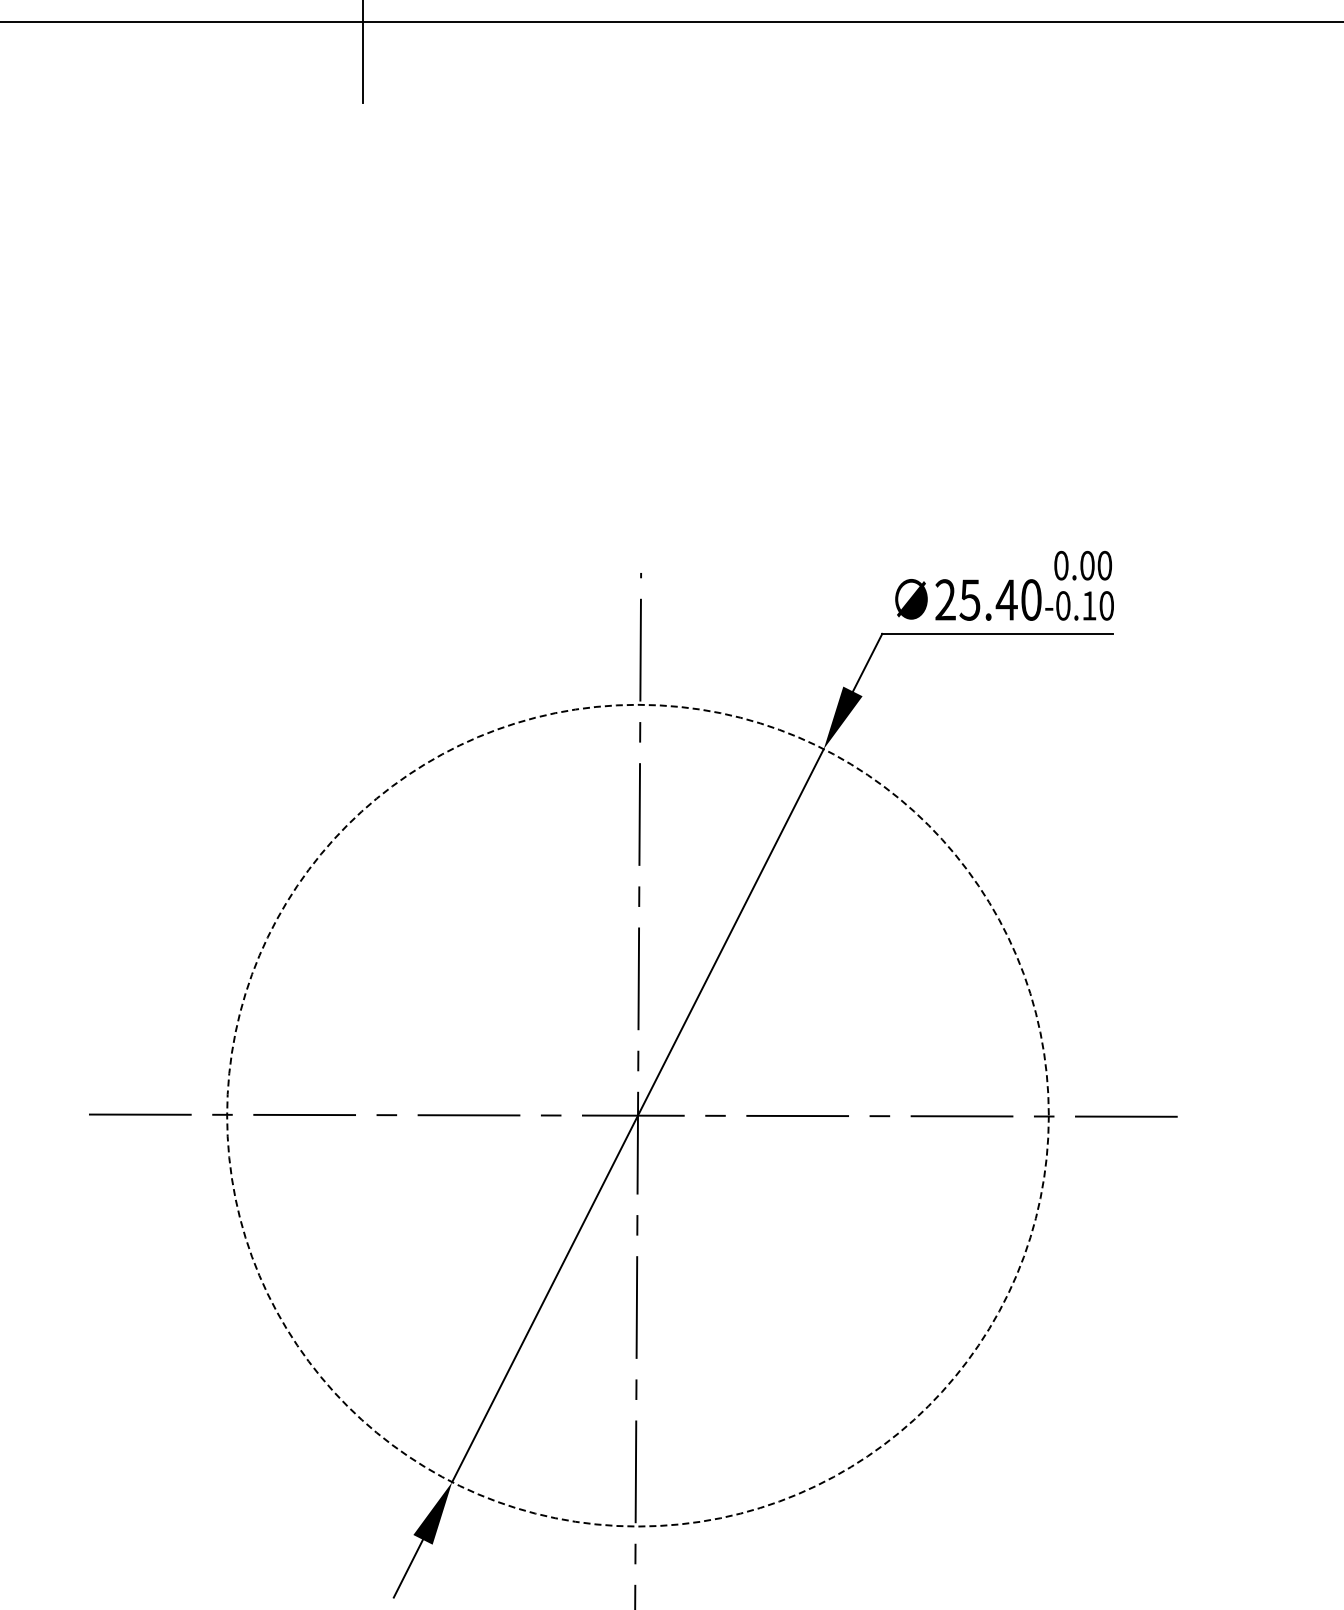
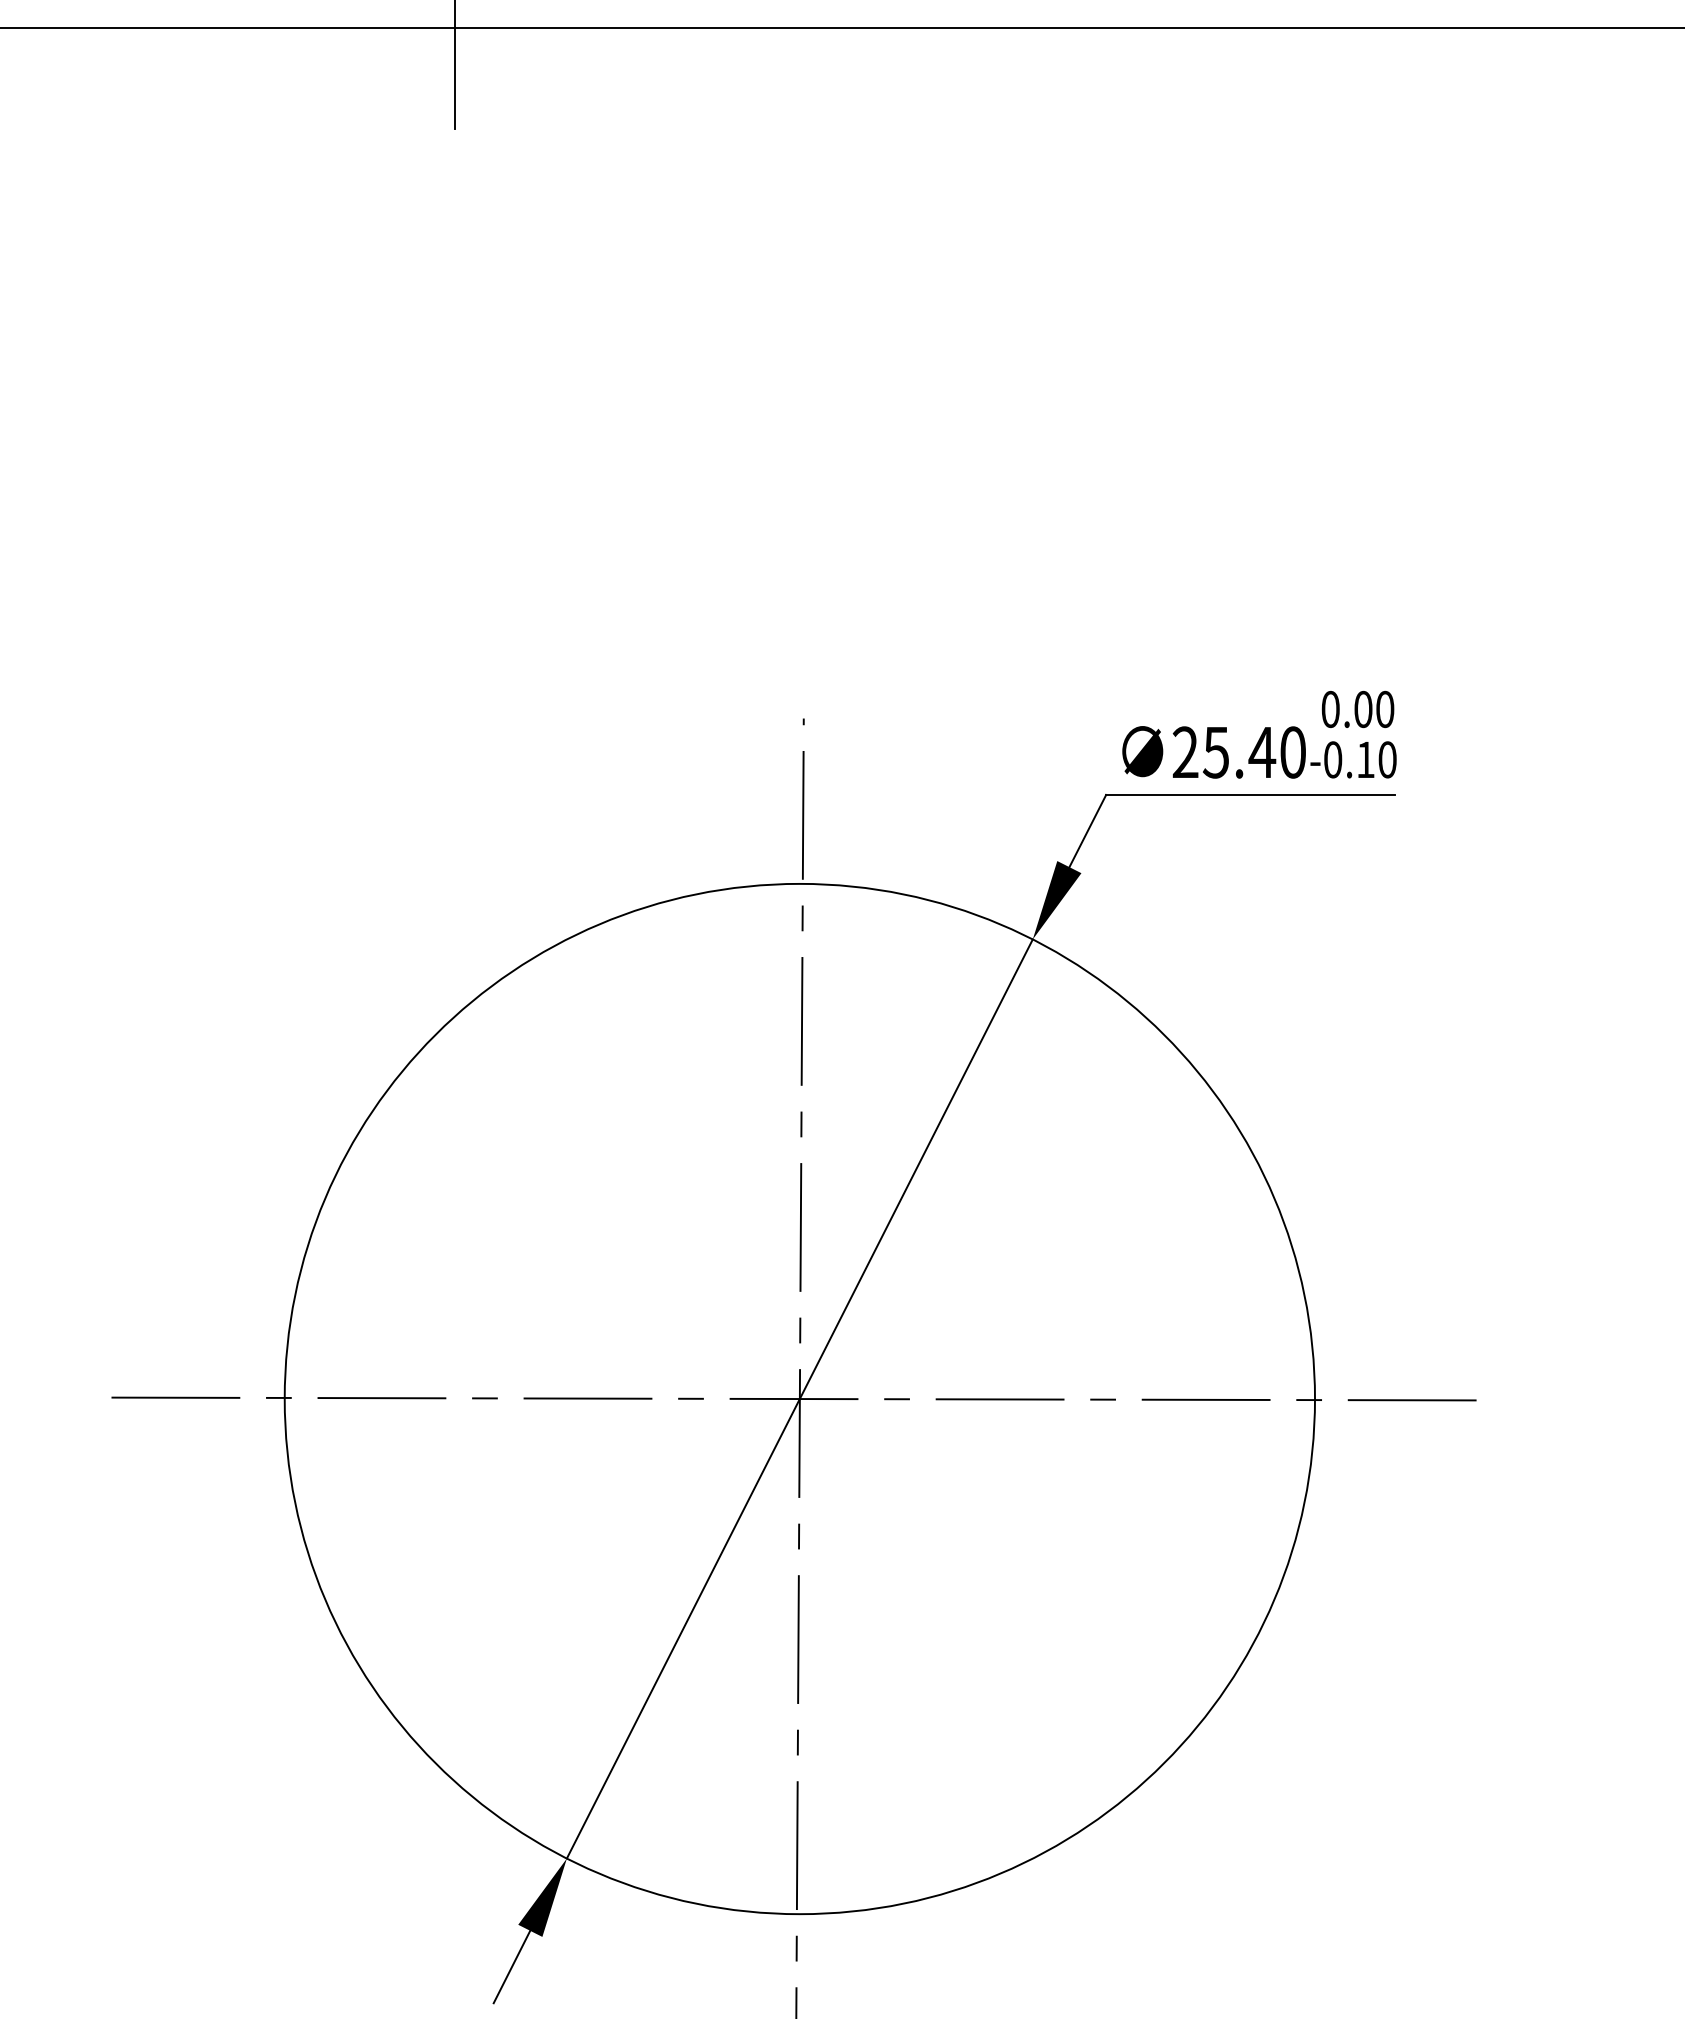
circle: (637, 1115) -> (799, 1398), dashed -> solid

